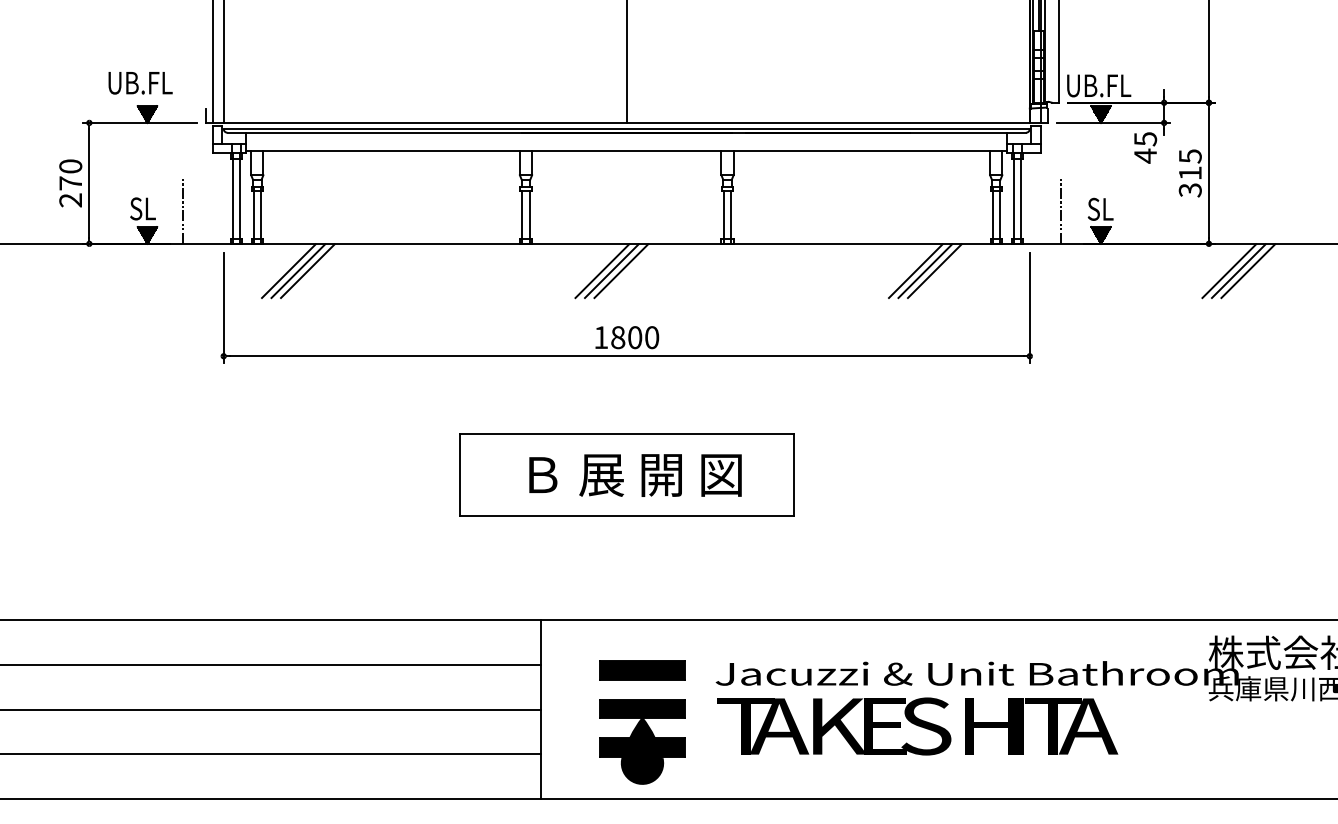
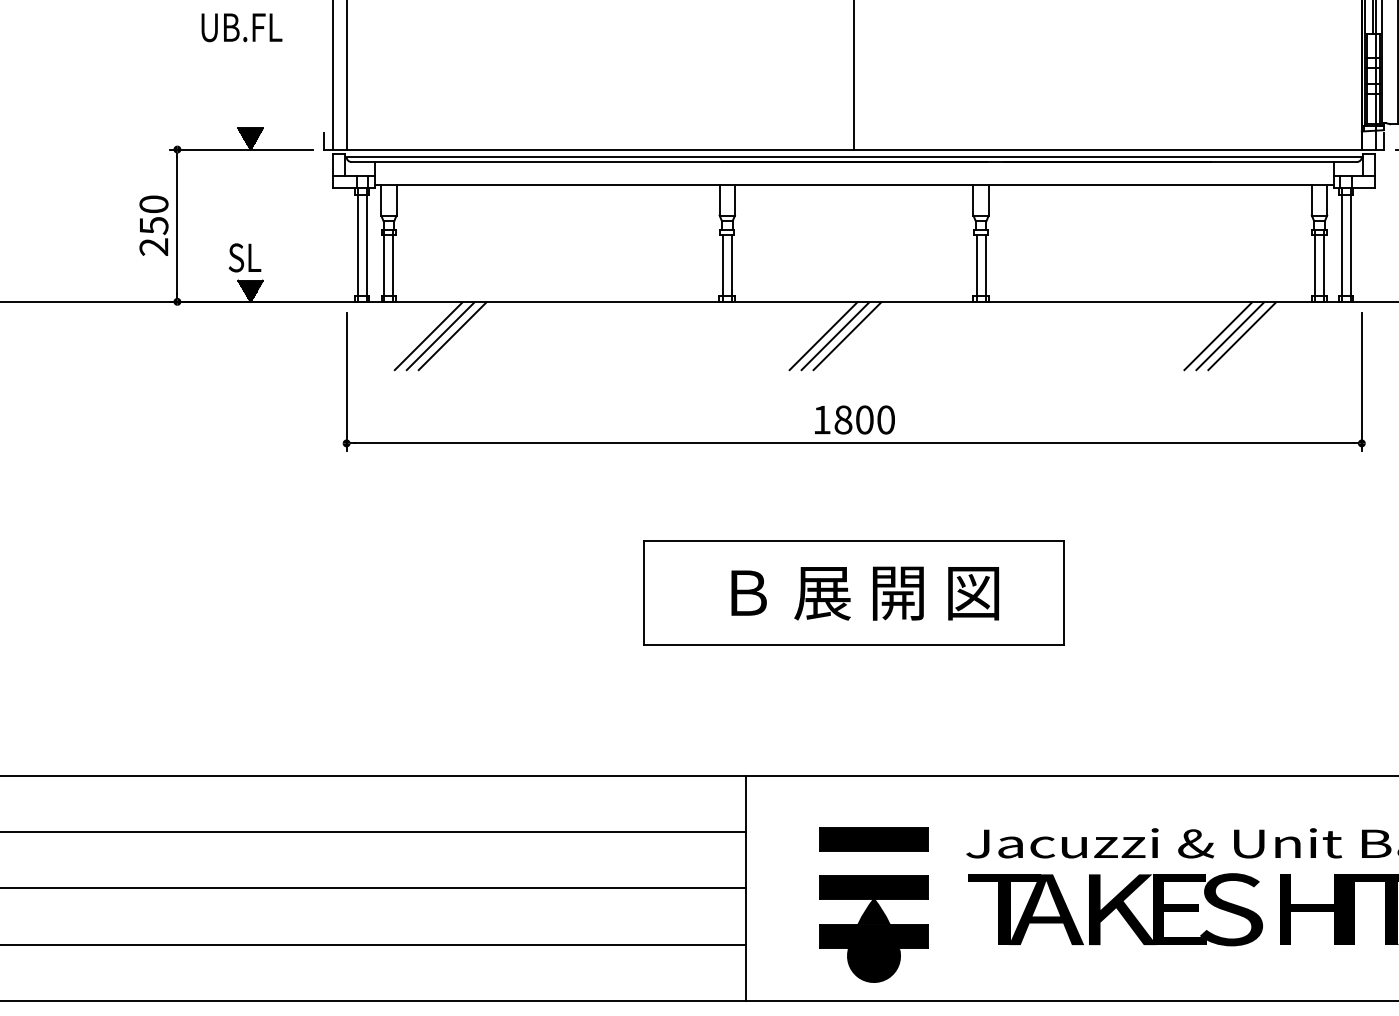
text: (140, 83) -> (241, 28), moved
text: (70, 183) -> (153, 225), 270 -> 250
line: (183, 210) -> (295, 259), removed

